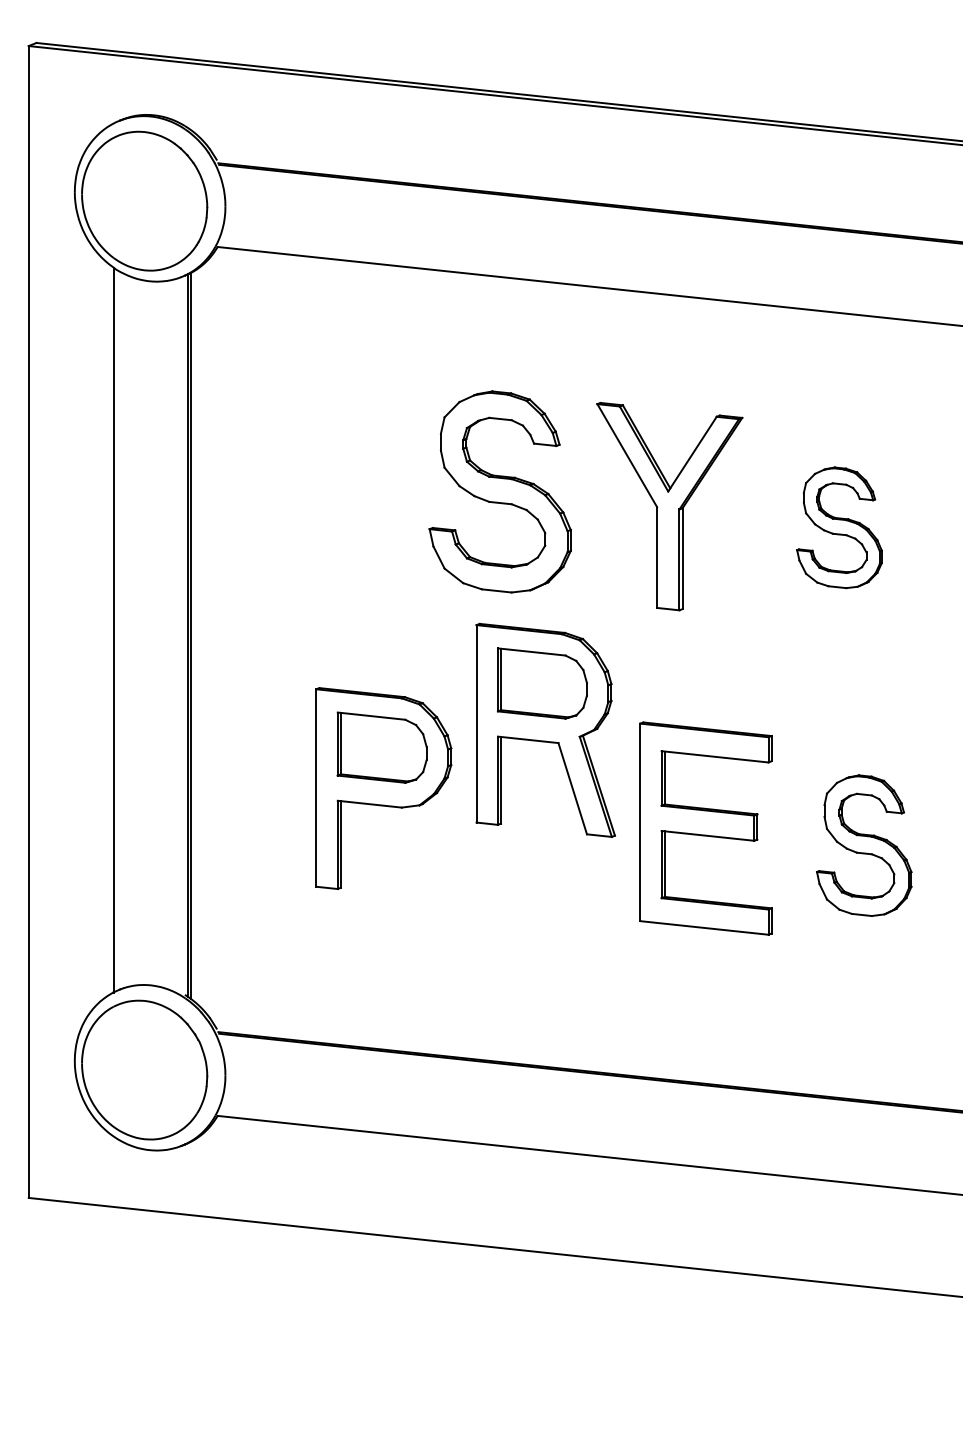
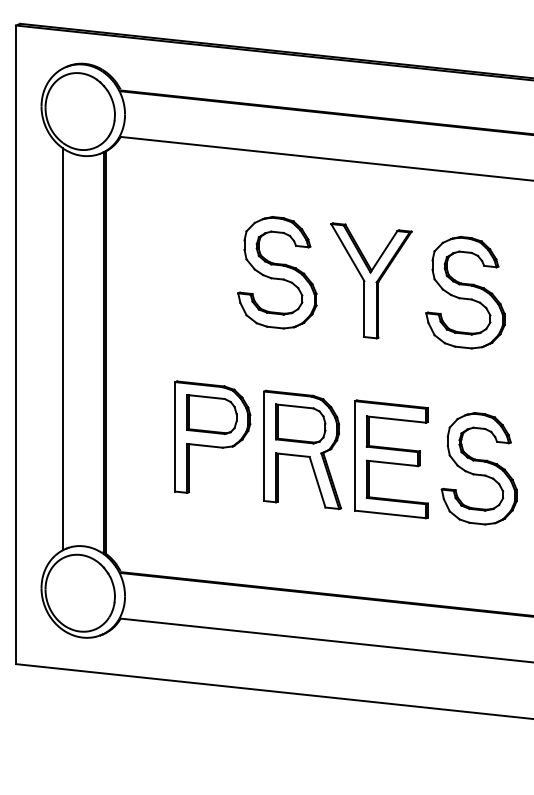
part: (839, 527) -> (465, 292), size x1.67
part: (545, 729) -> (302, 449), moved
part: (863, 845) -> (478, 468), size x1.43

